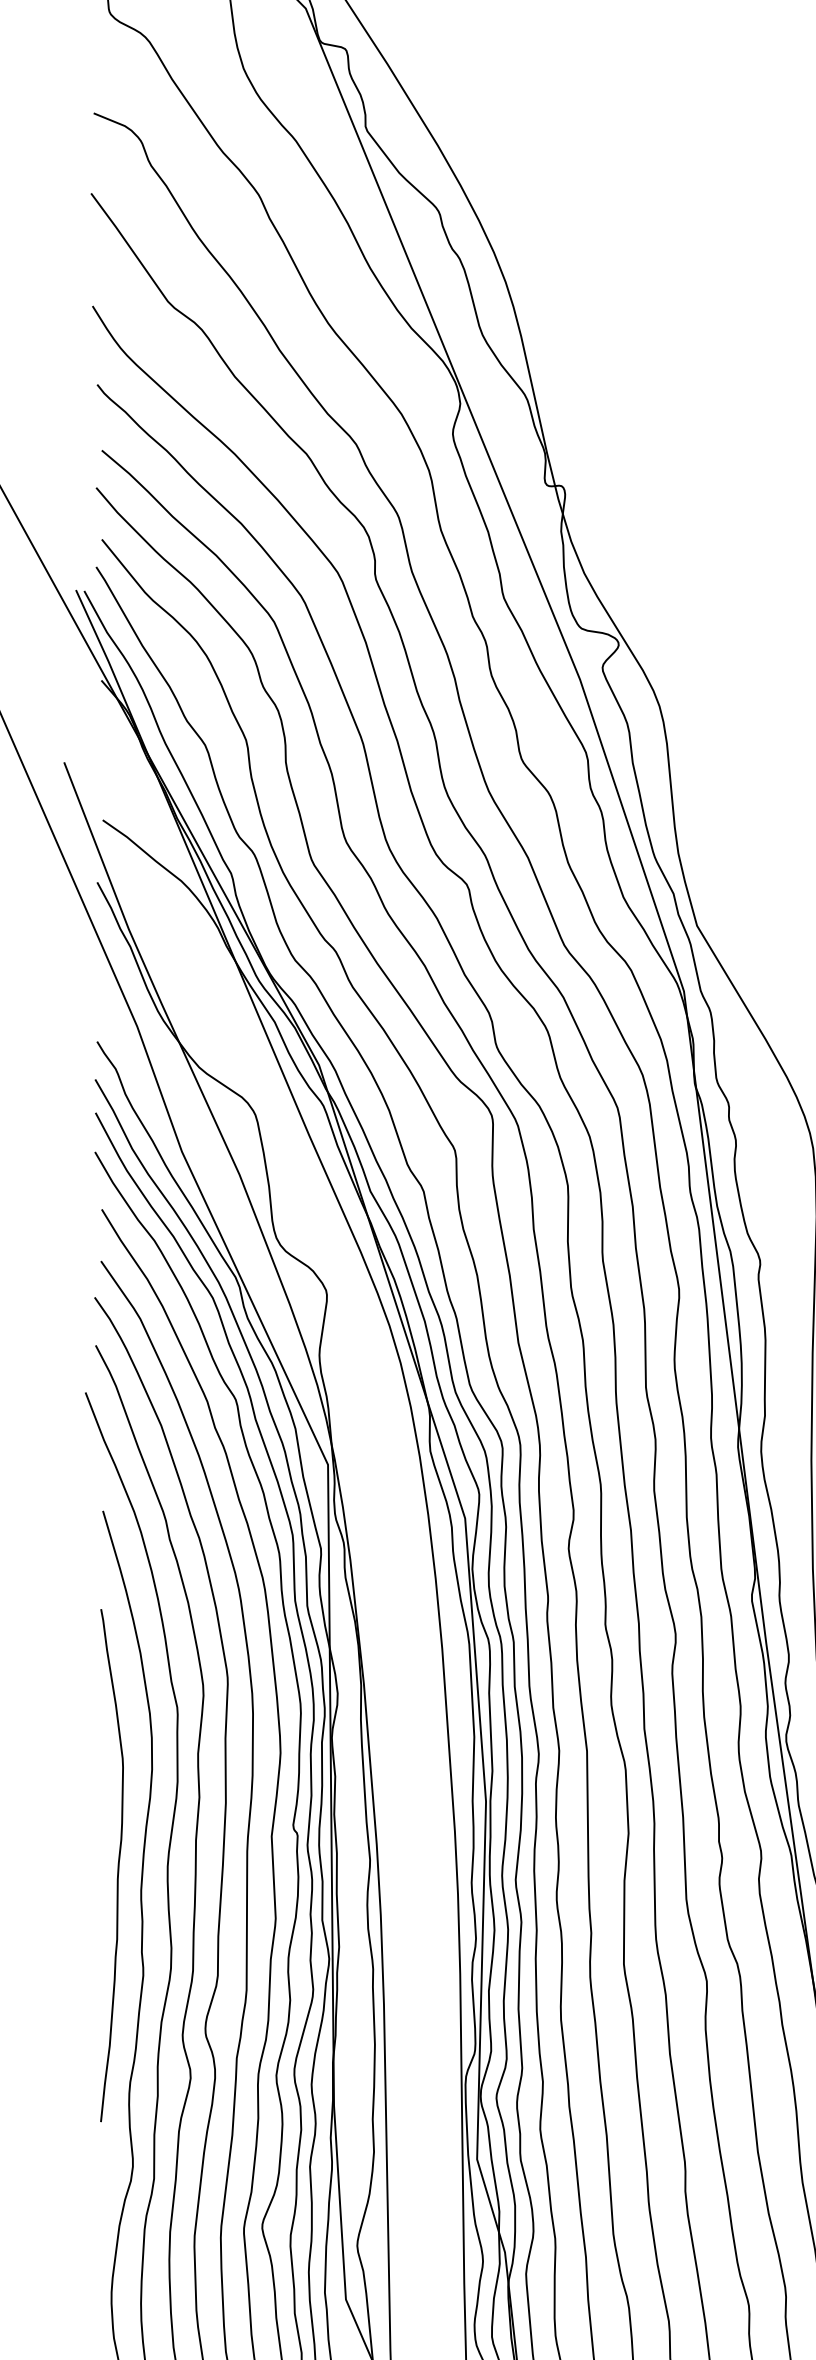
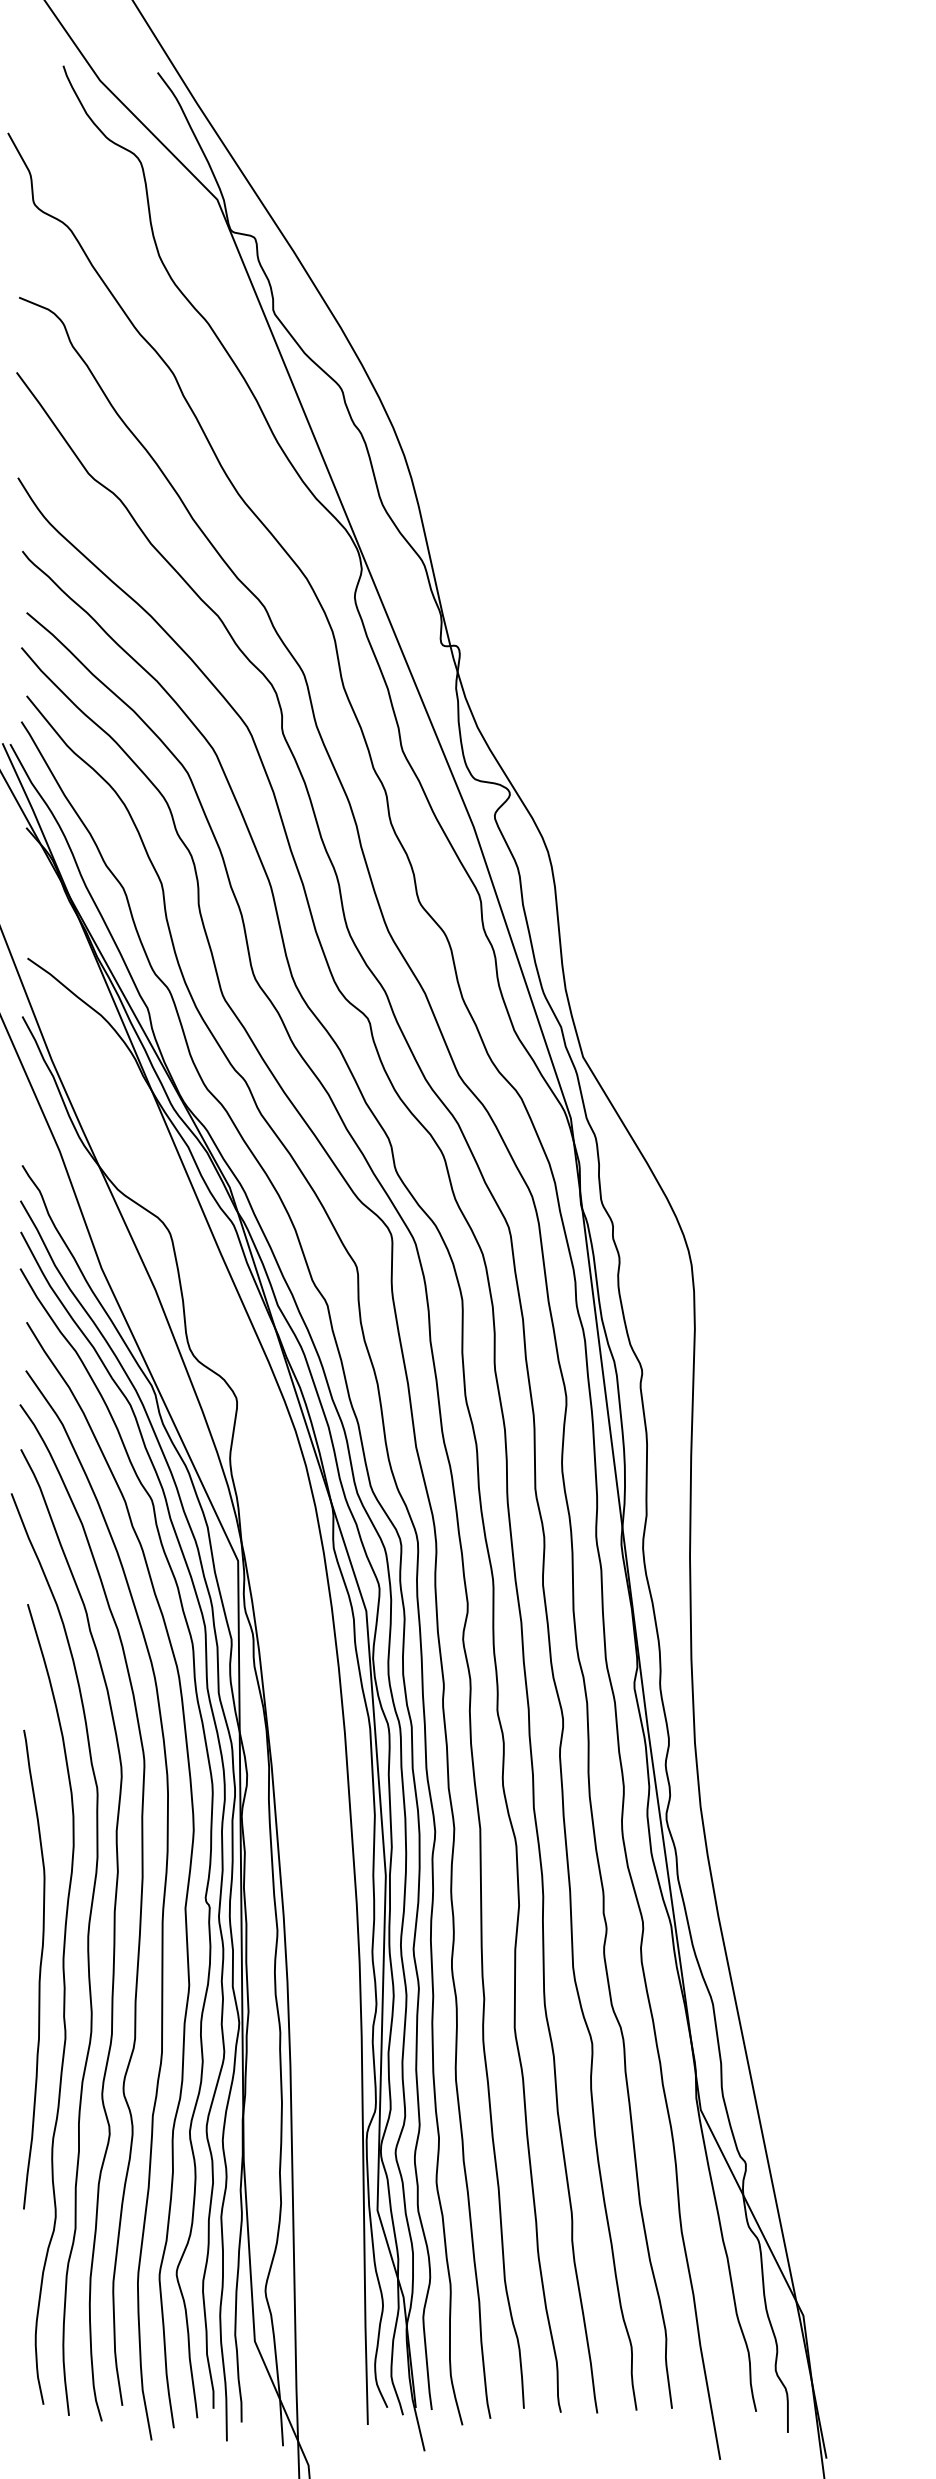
curve: (117, 1865) -> (39, 1969), moved

